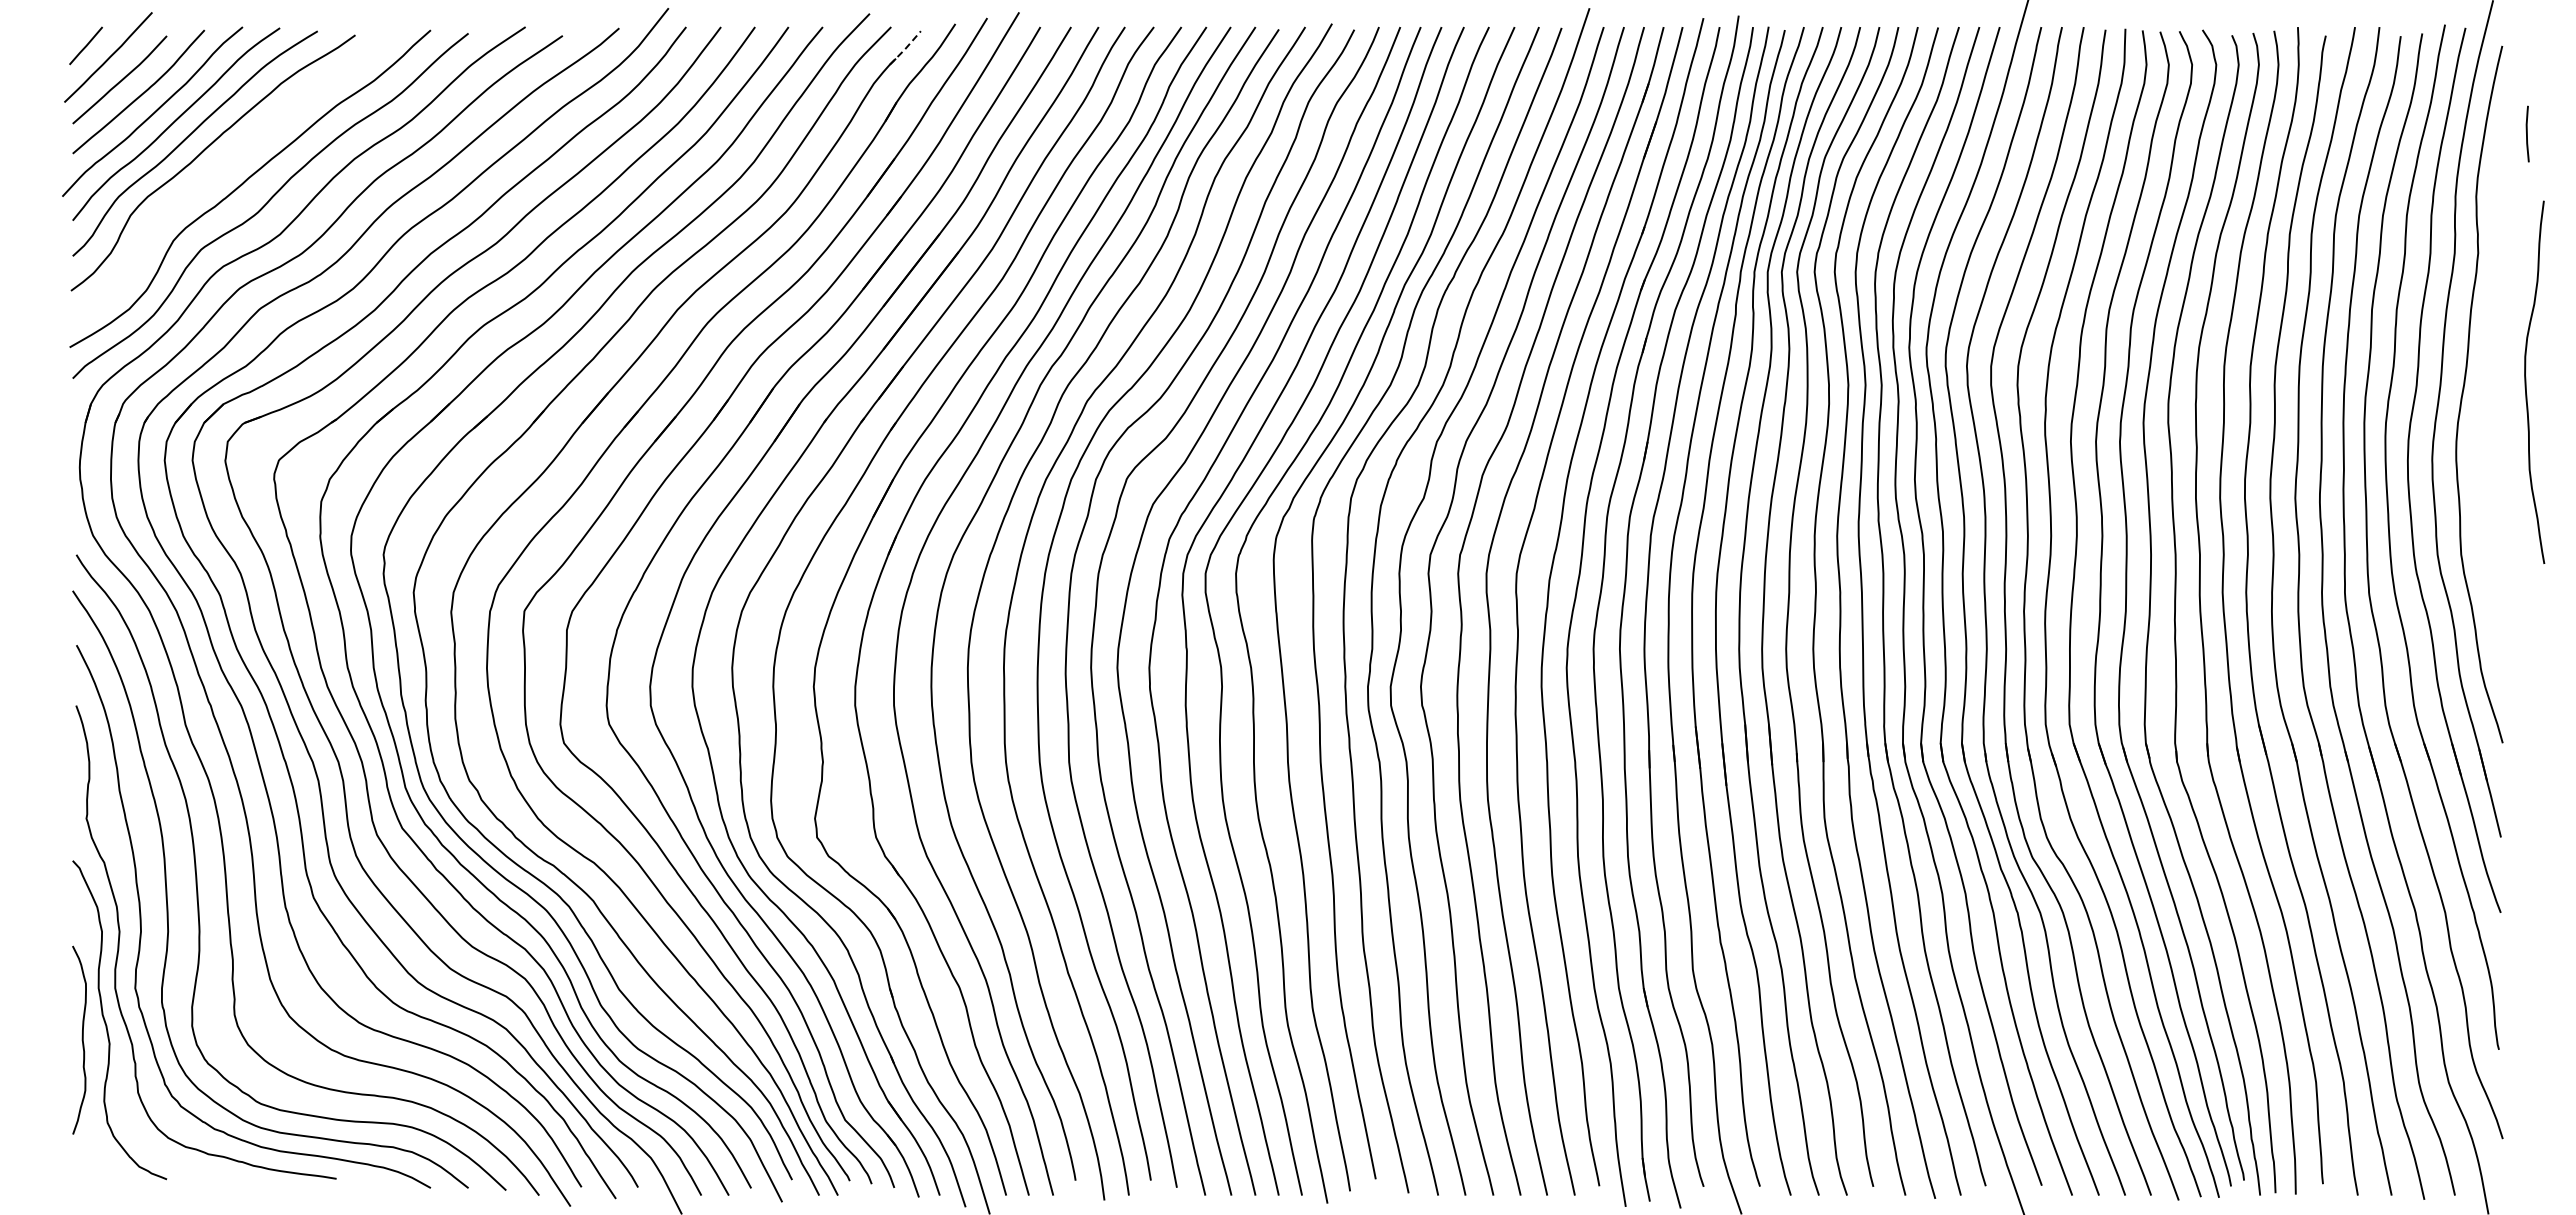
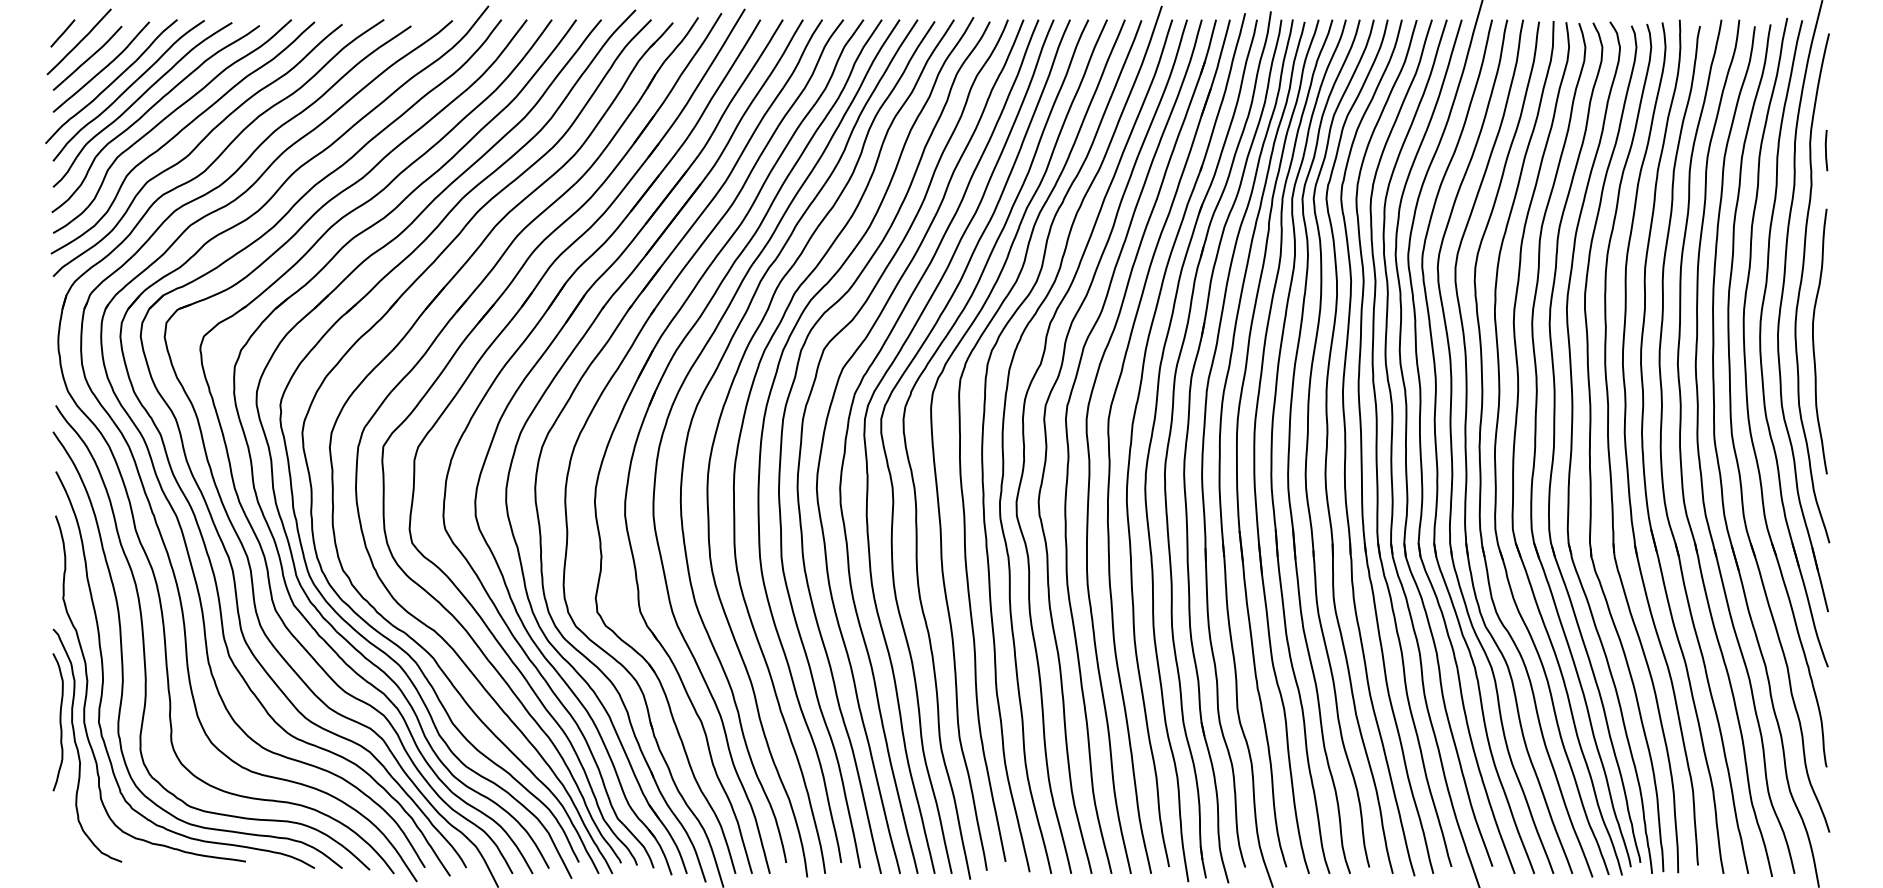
line: (905, 49) -> (661, 36), dashed -> solid
line: (2527, 133) -> (1826, 150), moved
curve: (227, 162) -> (166, 118), added
curve: (2526, 381) -> (1813, 340), moved
curve: (81, 1039) -> (59, 721), moved

